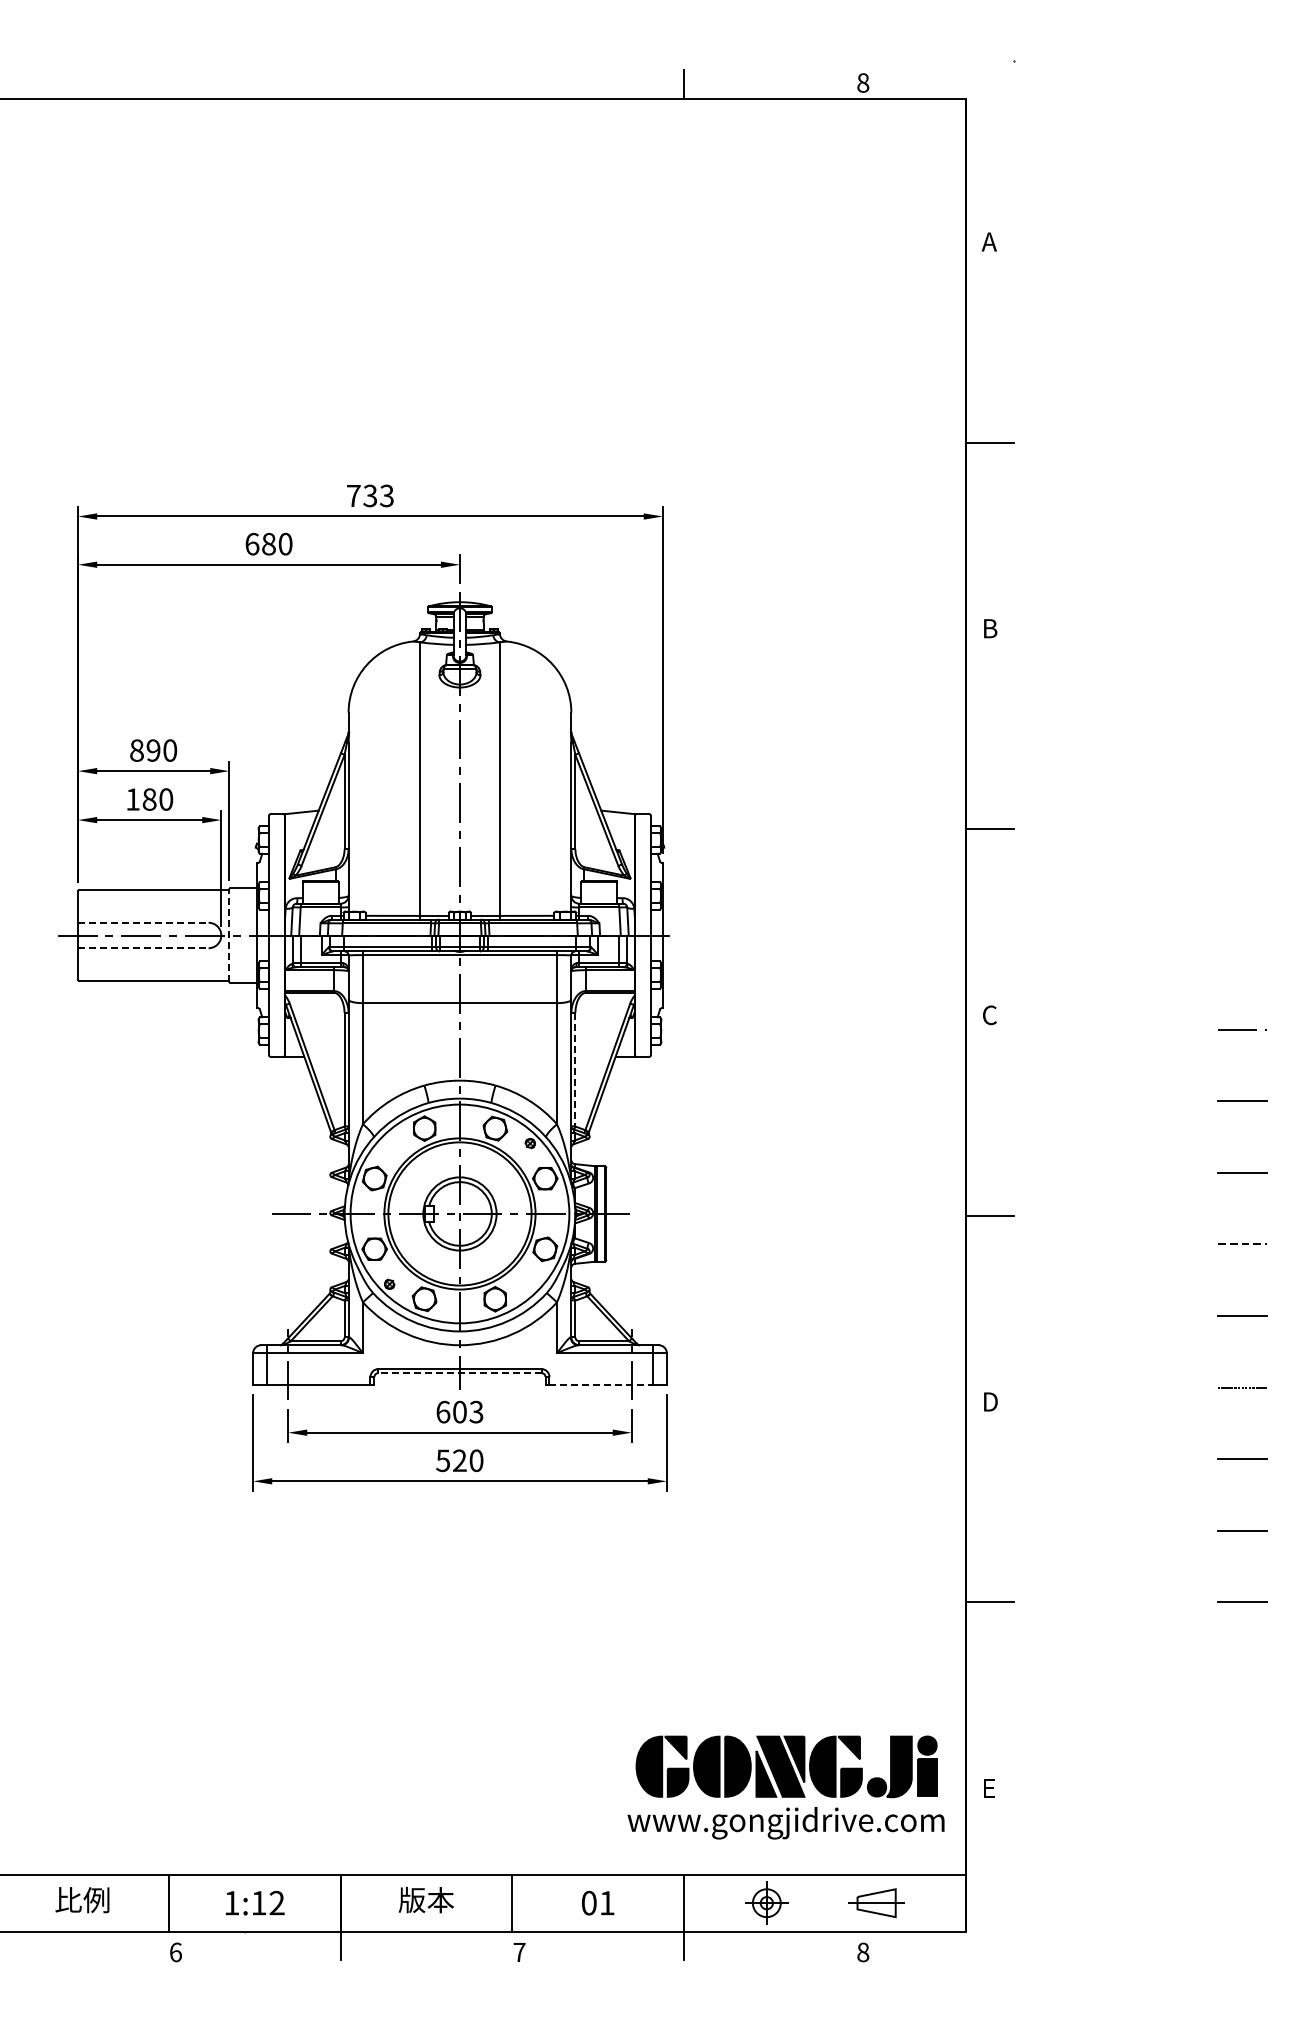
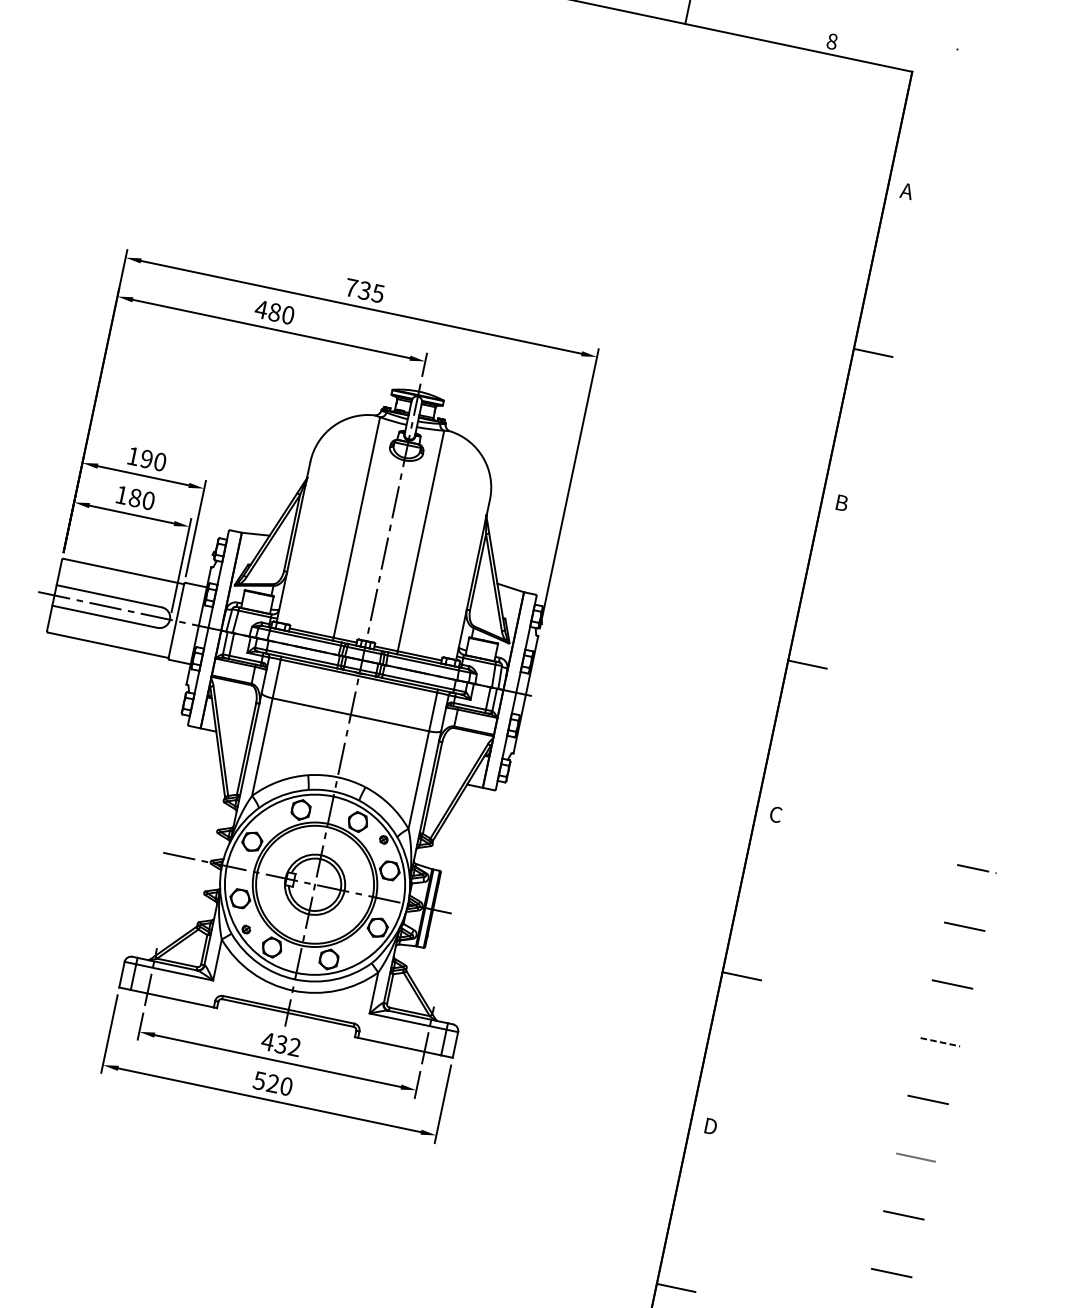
text: (386, 495) -> (377, 293), 733 -> 735
text: (251, 543) -> (260, 308), 680 -> 480
text: (136, 750) -> (133, 456), 890 -> 190
line: (143, 922) -> (109, 596), dashed -> solid
line: (229, 935) -> (176, 621), dashed -> solid
line: (143, 948) -> (105, 617), dashed -> solid
line: (575, 1069) -> (432, 787), dashed -> solid
line: (459, 1373) -> (287, 1013), dashed -> solid
line: (601, 1385) -> (399, 1047), dashed -> solid
text: (459, 1411) -> (281, 1043), 603 -> 432

